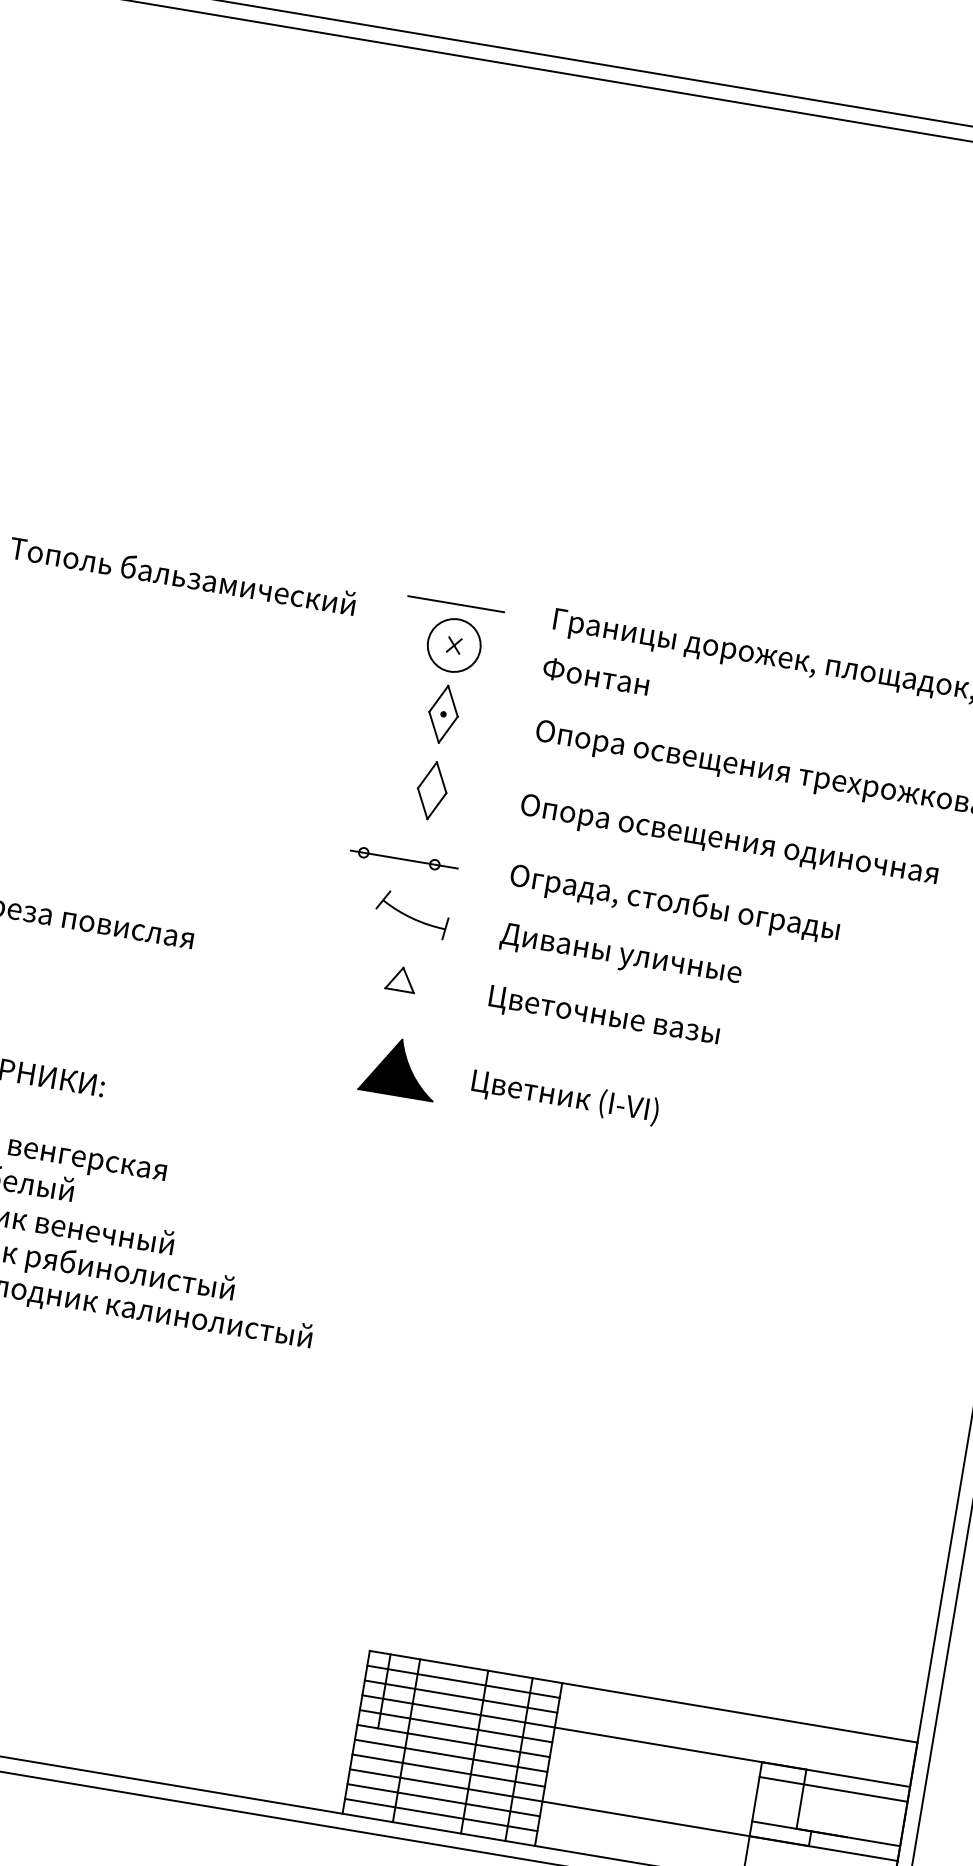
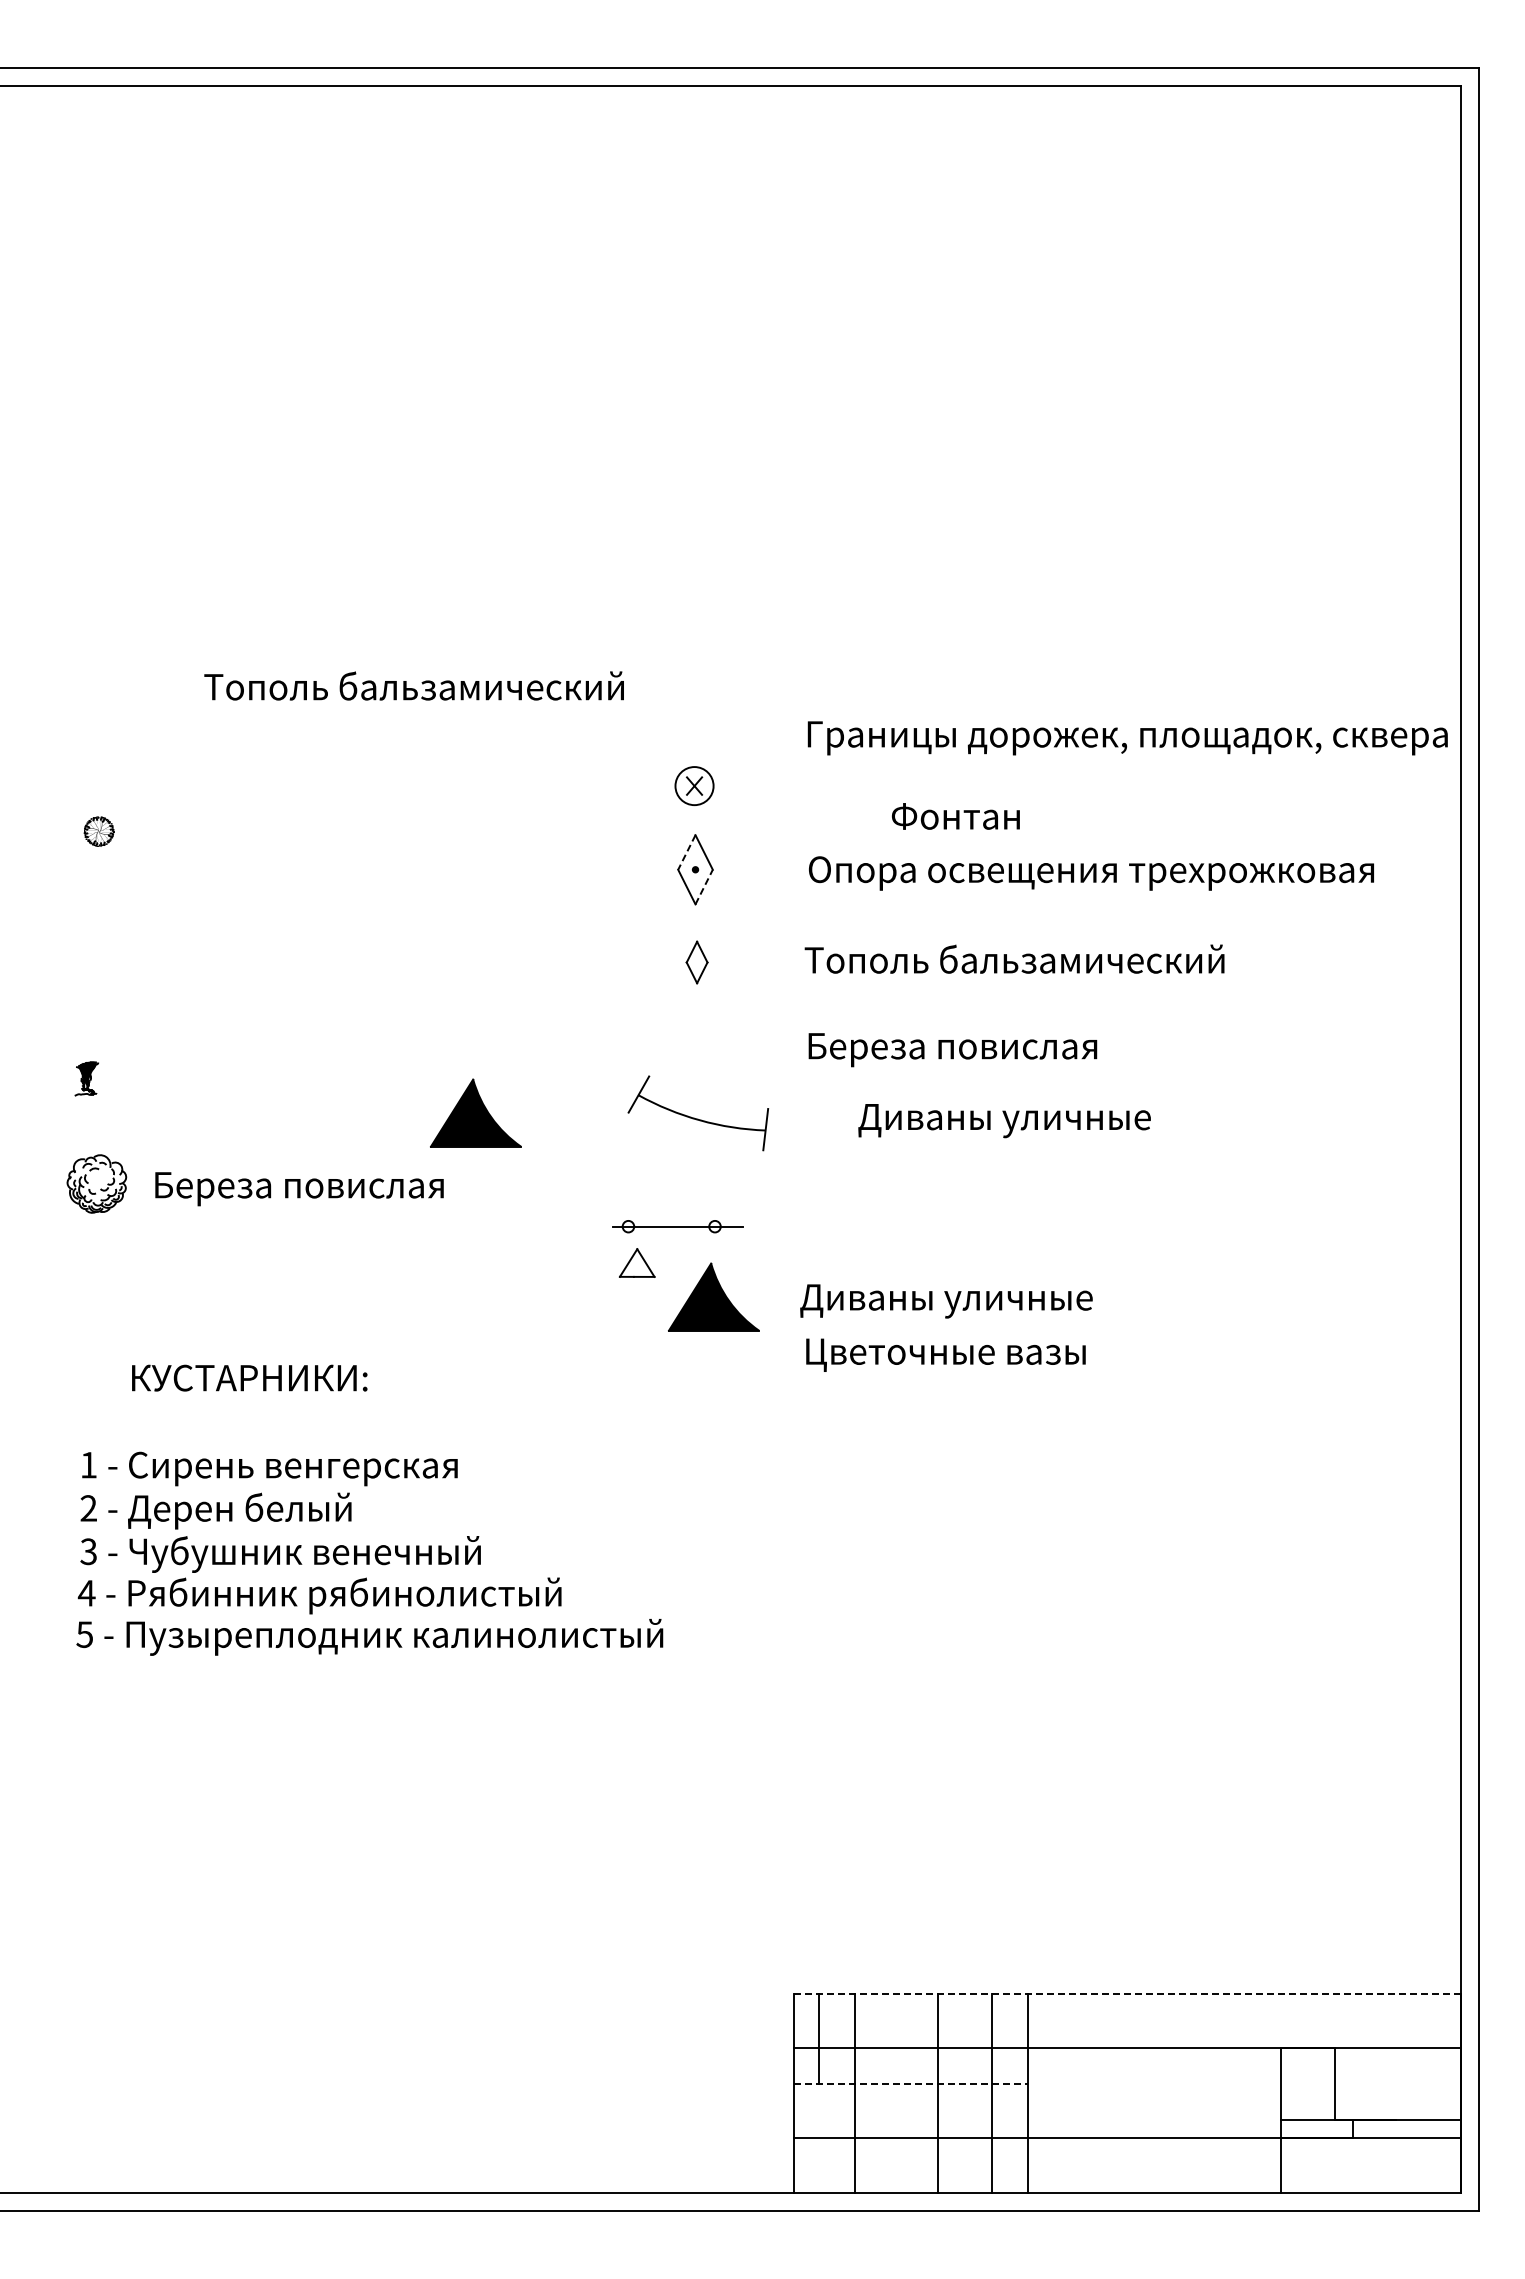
text: (182, 575) -> (413, 685), moved
line: (456, 603) -> (688, 736), removed
circle: (454, 645) -> (694, 785), size x0.6
text: (595, 676) -> (955, 816), moved
line: (438, 698) -> (686, 852), solid -> dashed
line: (448, 729) -> (704, 886), solid -> dashed
part: (431, 790) -> (696, 962), size x0.6
text: (728, 840) -> (1058, 962), Опора освещения одиночная -> Тополь бальзамический
part: (404, 859) -> (677, 1226), moved
part: (229, 883) -> (475, 1112), added
text: (675, 903) -> (1007, 1048), Ограда, столбы ограды -> Береза повислая
part: (411, 914) -> (697, 1113), size x1.6
text: (620, 956) -> (1004, 1121), moved
part: (401, 978) -> (637, 1262), moved
text: (603, 1016) -> (945, 1354), moved
text: (590, 1101) -> (946, 1299), Цветник (I-VI) -> Диваны уличные
line: (463, 1681) -> (910, 2012), removed
line: (460, 1696) -> (910, 2030), removed
line: (643, 1696) -> (1127, 1994), solid -> dashed
line: (455, 1726) -> (910, 2066), removed
line: (453, 1741) -> (911, 2084), solid -> dashed
line: (450, 1755) -> (910, 2102), removed
line: (448, 1770) -> (910, 2120), removed
line: (833, 1789) -> (1370, 2066), removed
line: (443, 1800) -> (910, 2156), removed
line: (440, 1814) -> (910, 2174), removed

